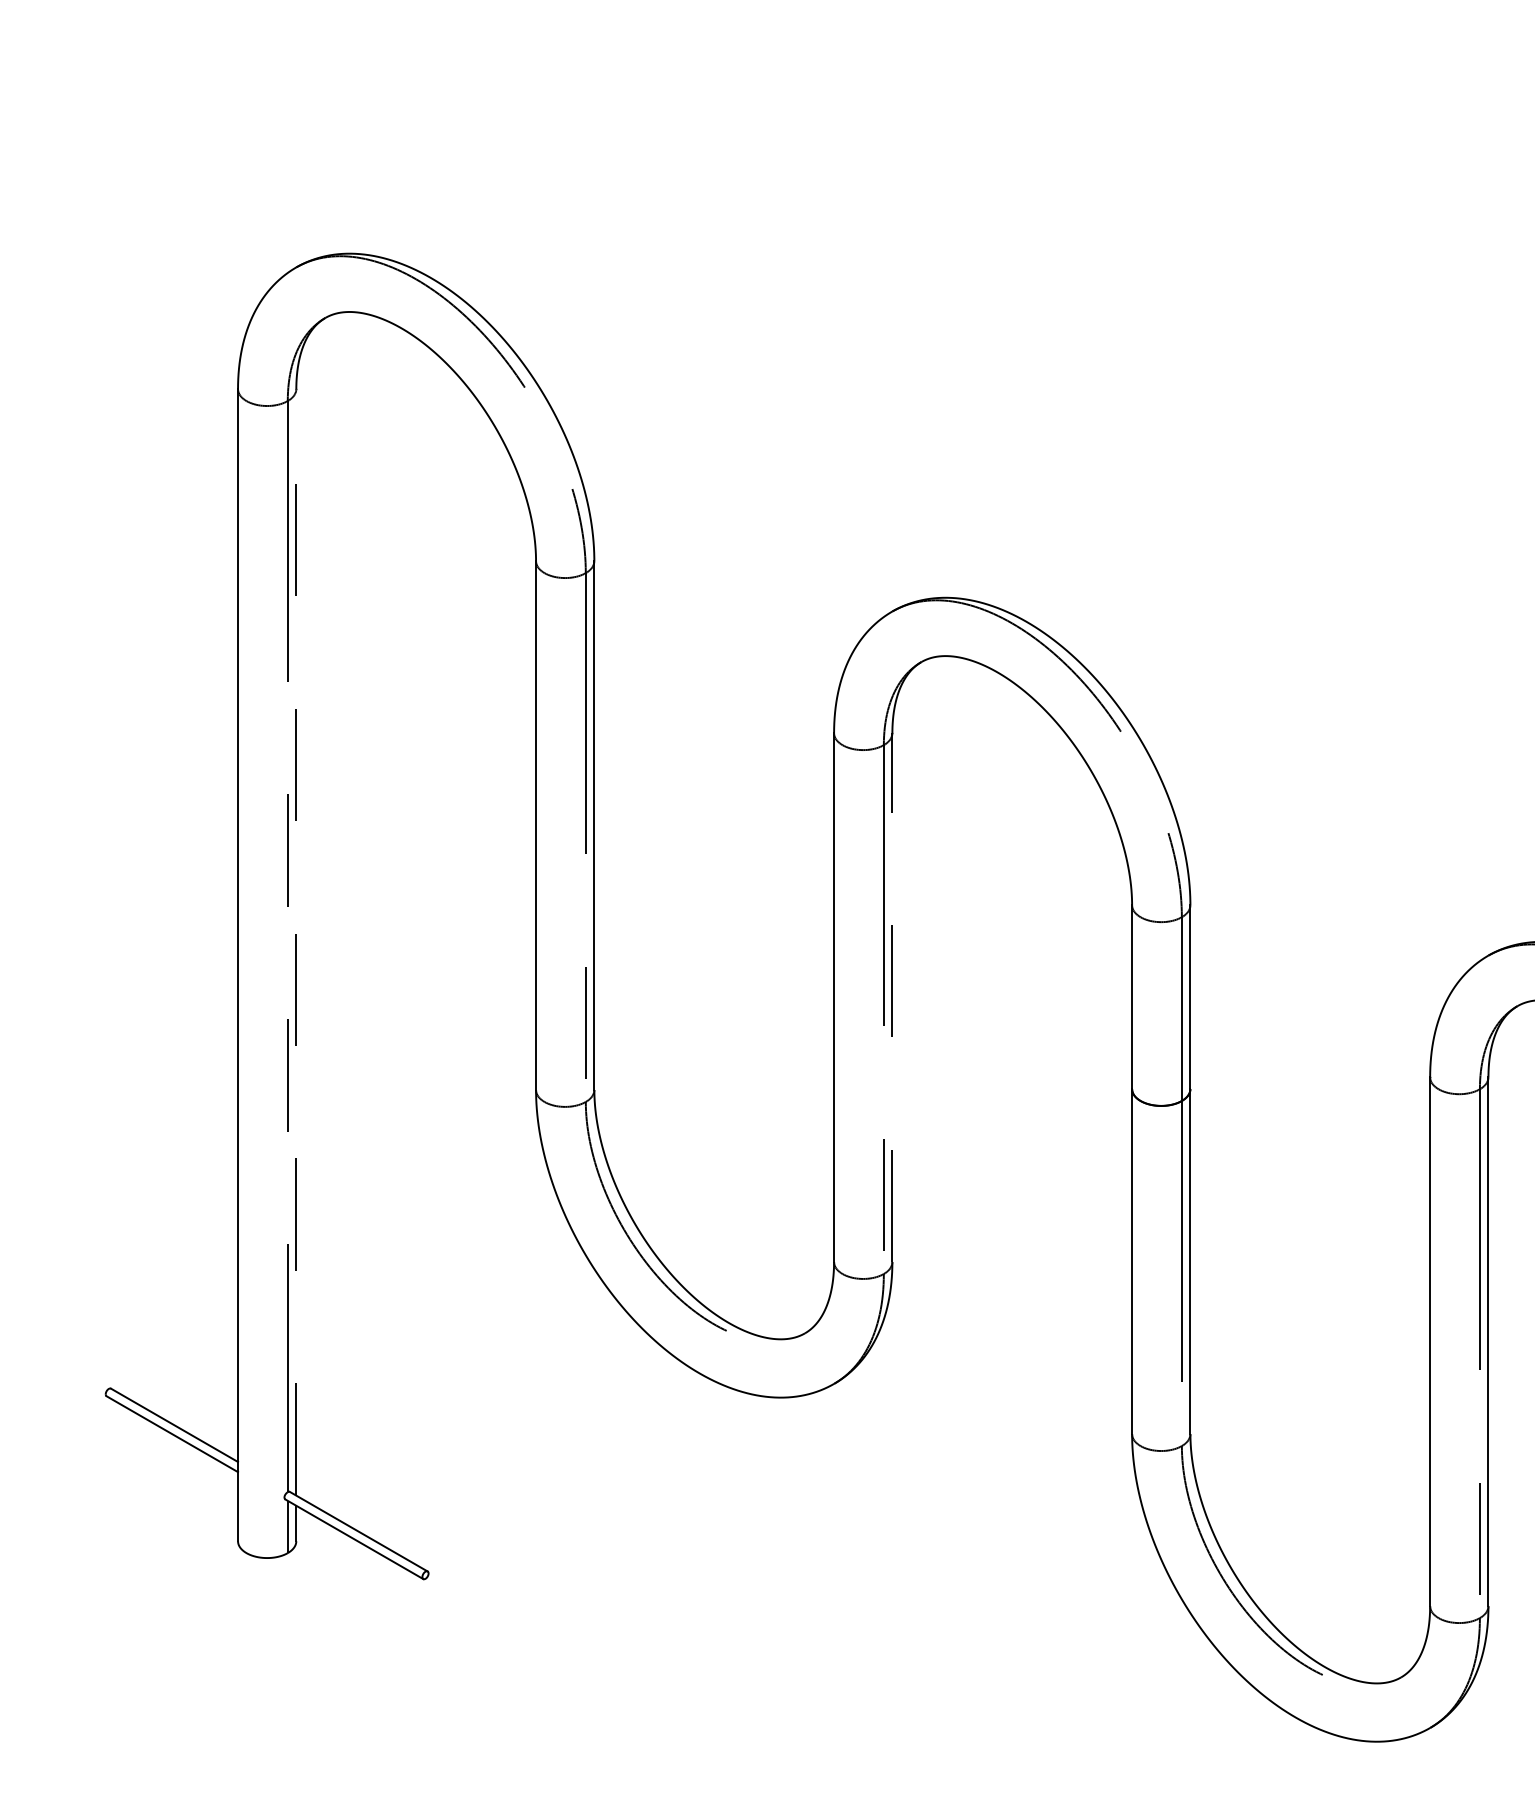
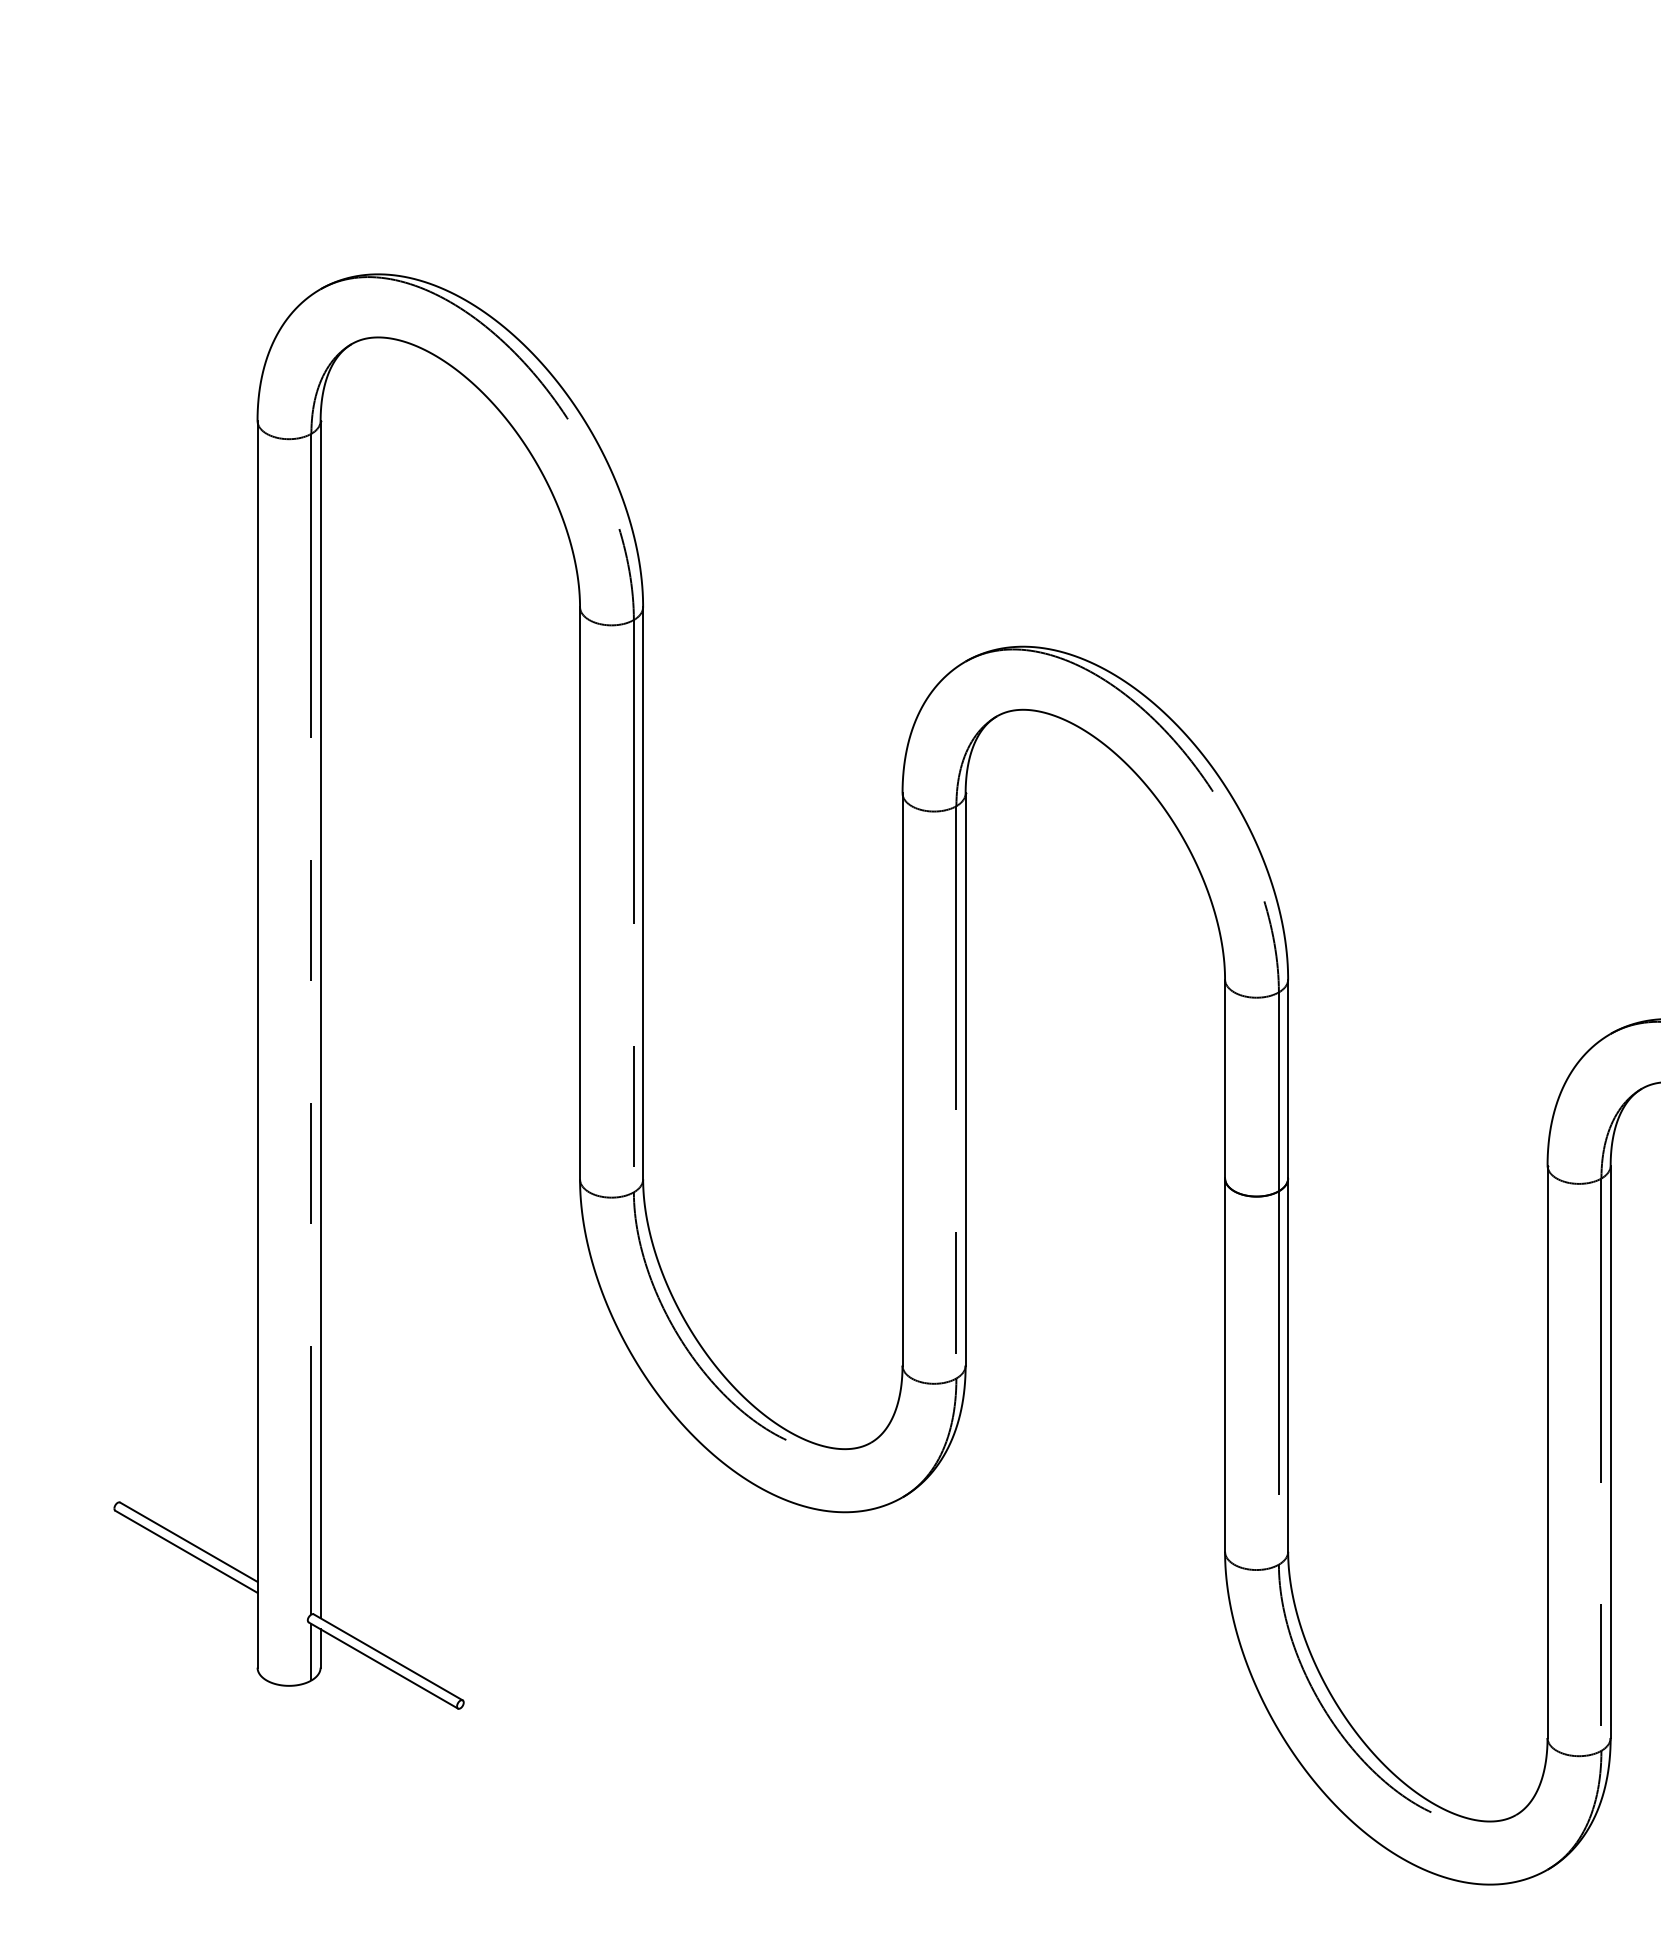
line: (296, 942) -> (320, 1019), dashed -> solid
line: (892, 996) -> (965, 1078), dashed -> solid

